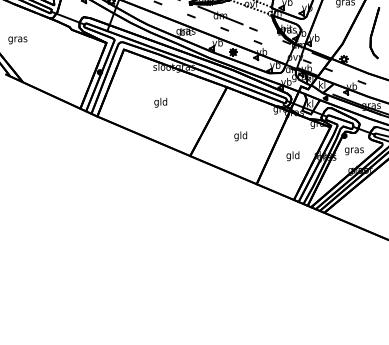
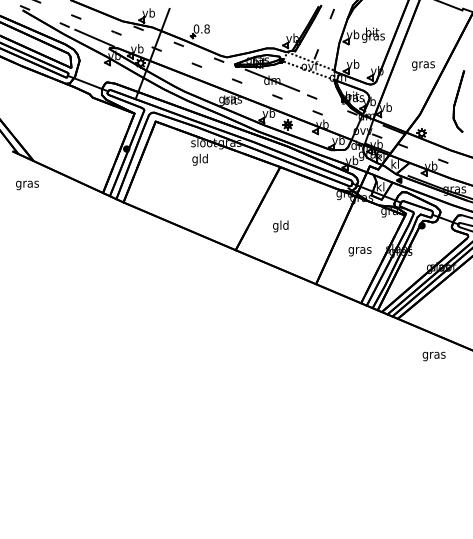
text: (17, 40) -> (27, 185), moved
text: (160, 102) -> (199, 159), moved
text: (240, 136) -> (280, 226), moved
text: (353, 151) -> (433, 356), moved
text: (292, 156) -> (359, 250), gld -> gras

